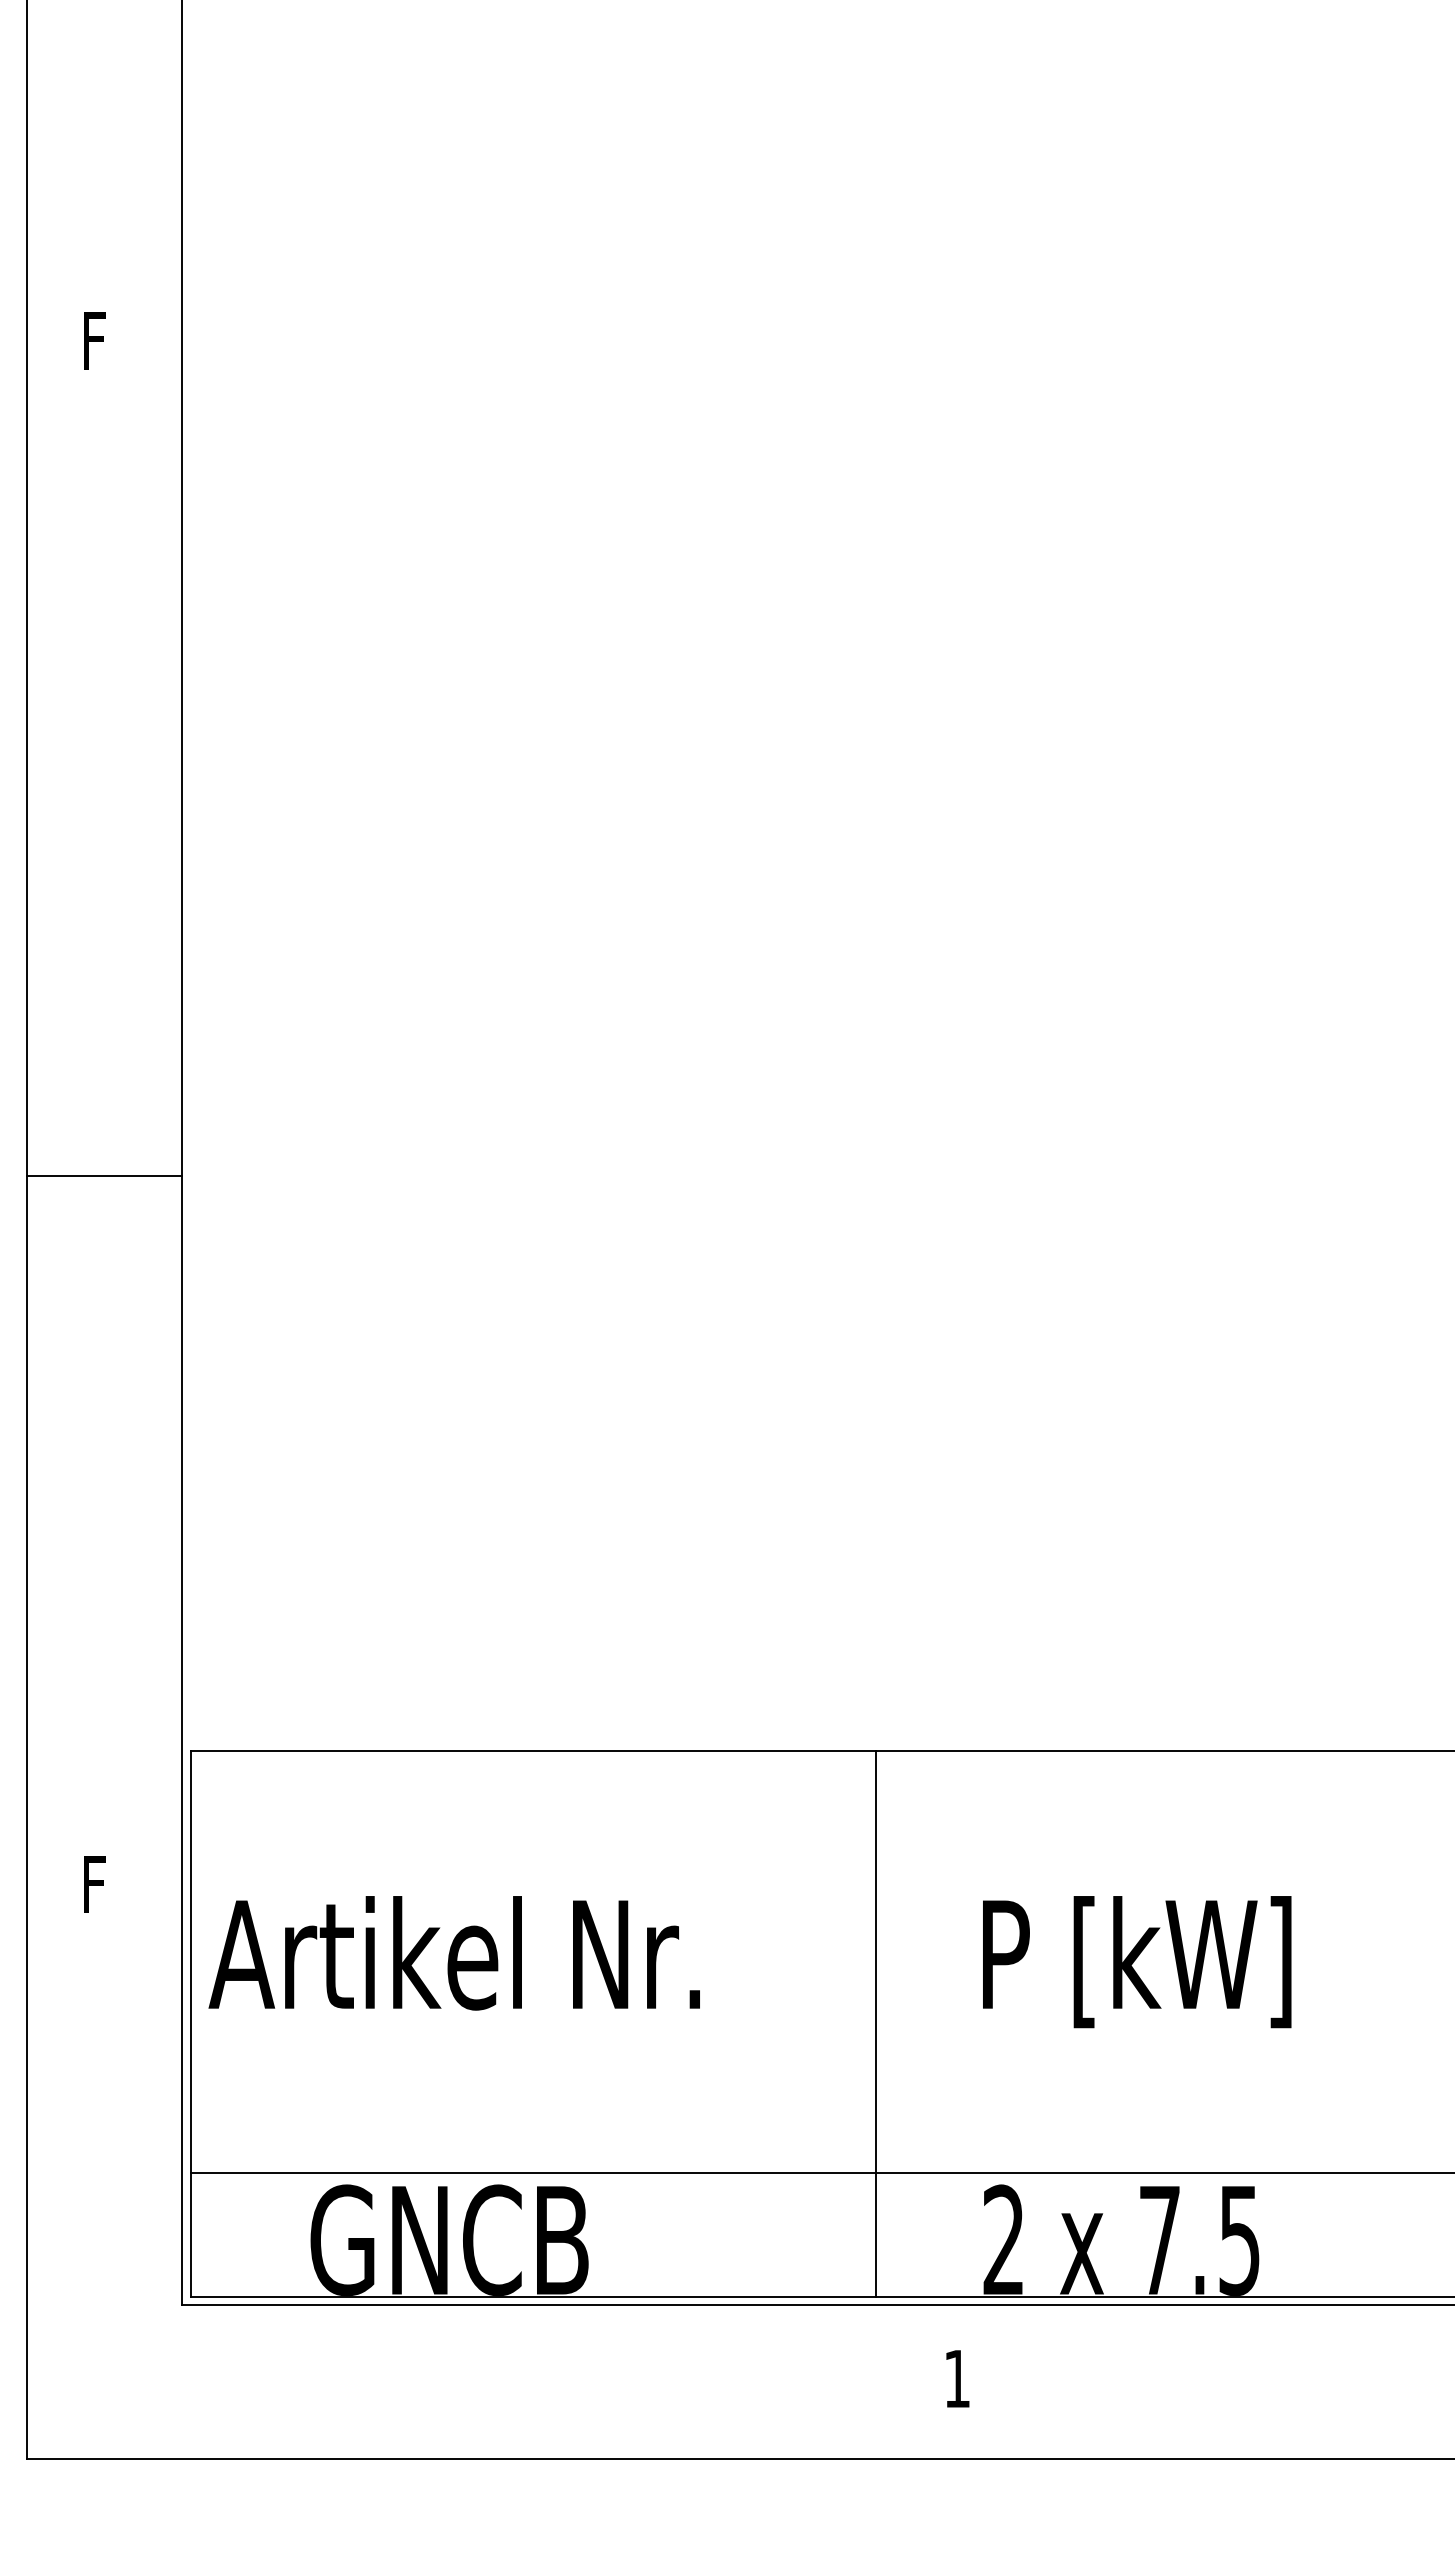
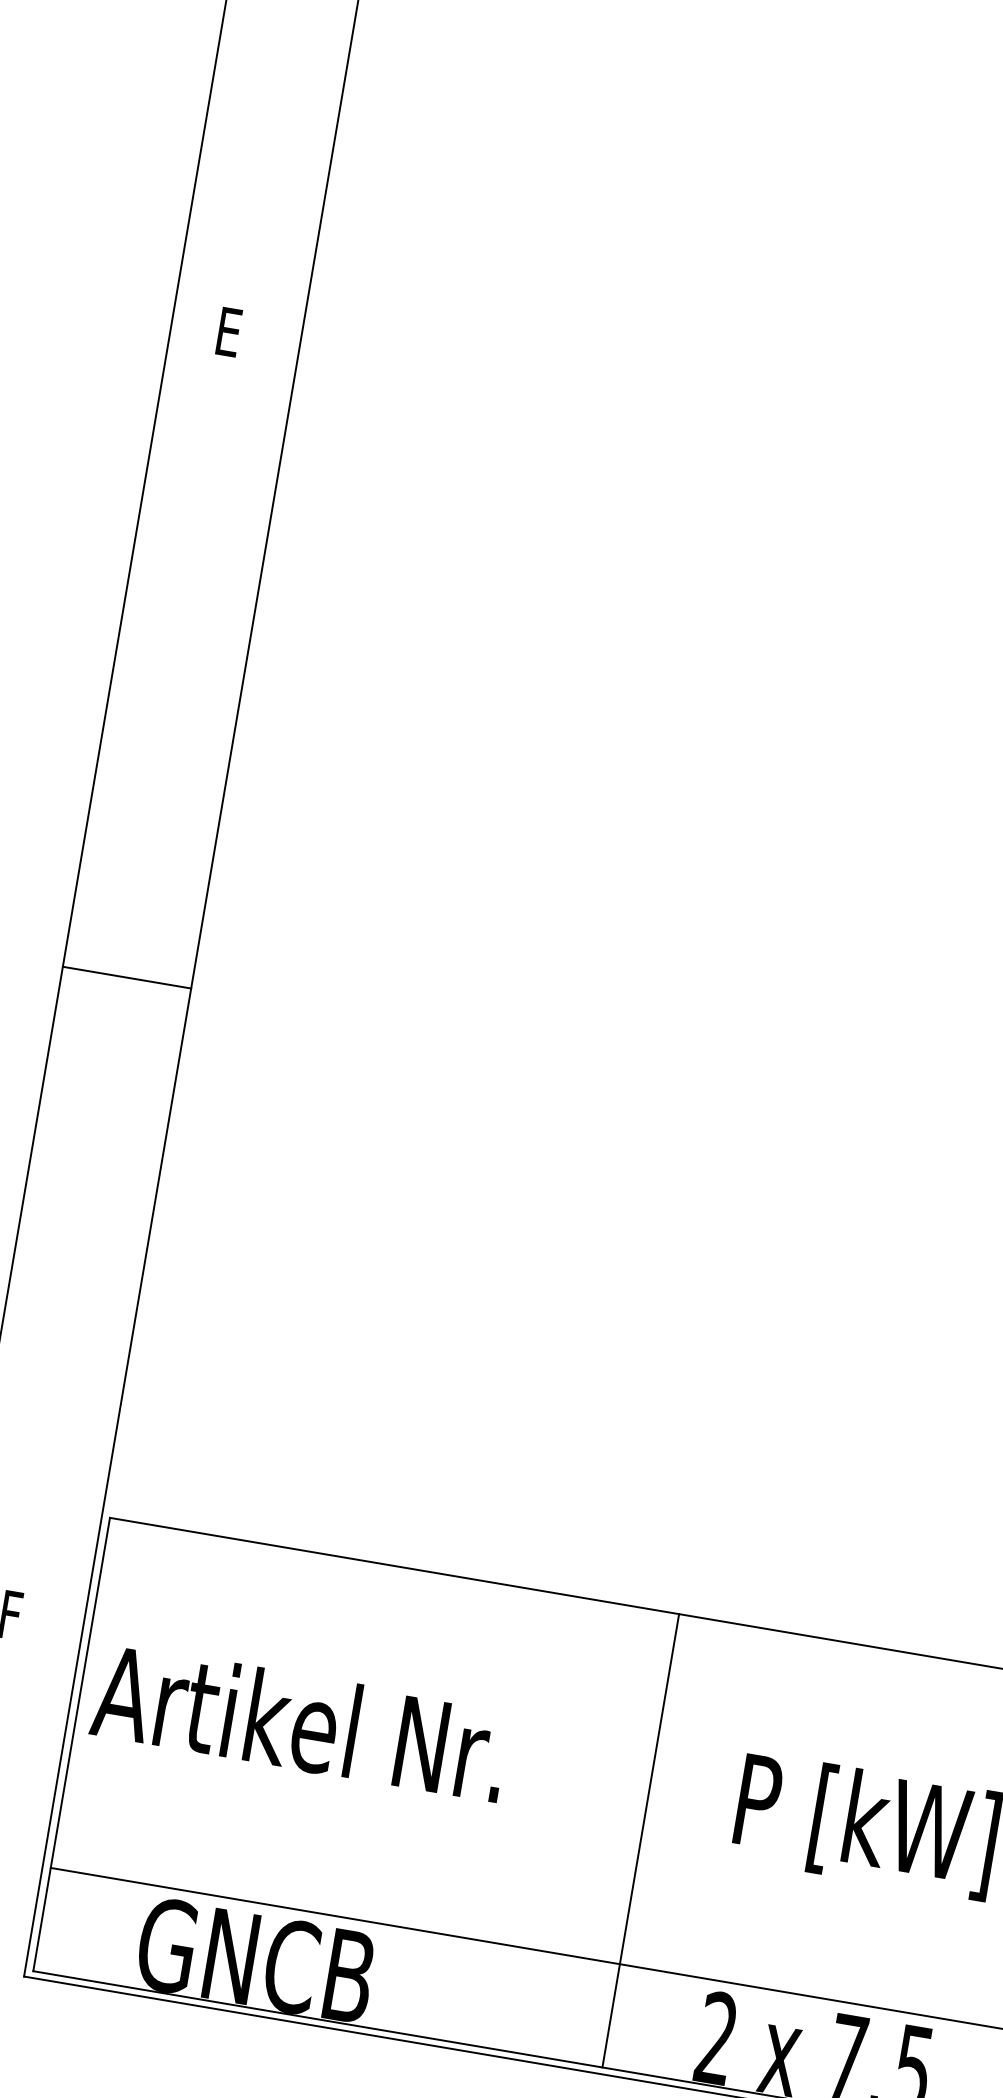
text: (98, 340) -> (231, 332), F -> E
line: (104, 1176) -> (127, 977), moved

